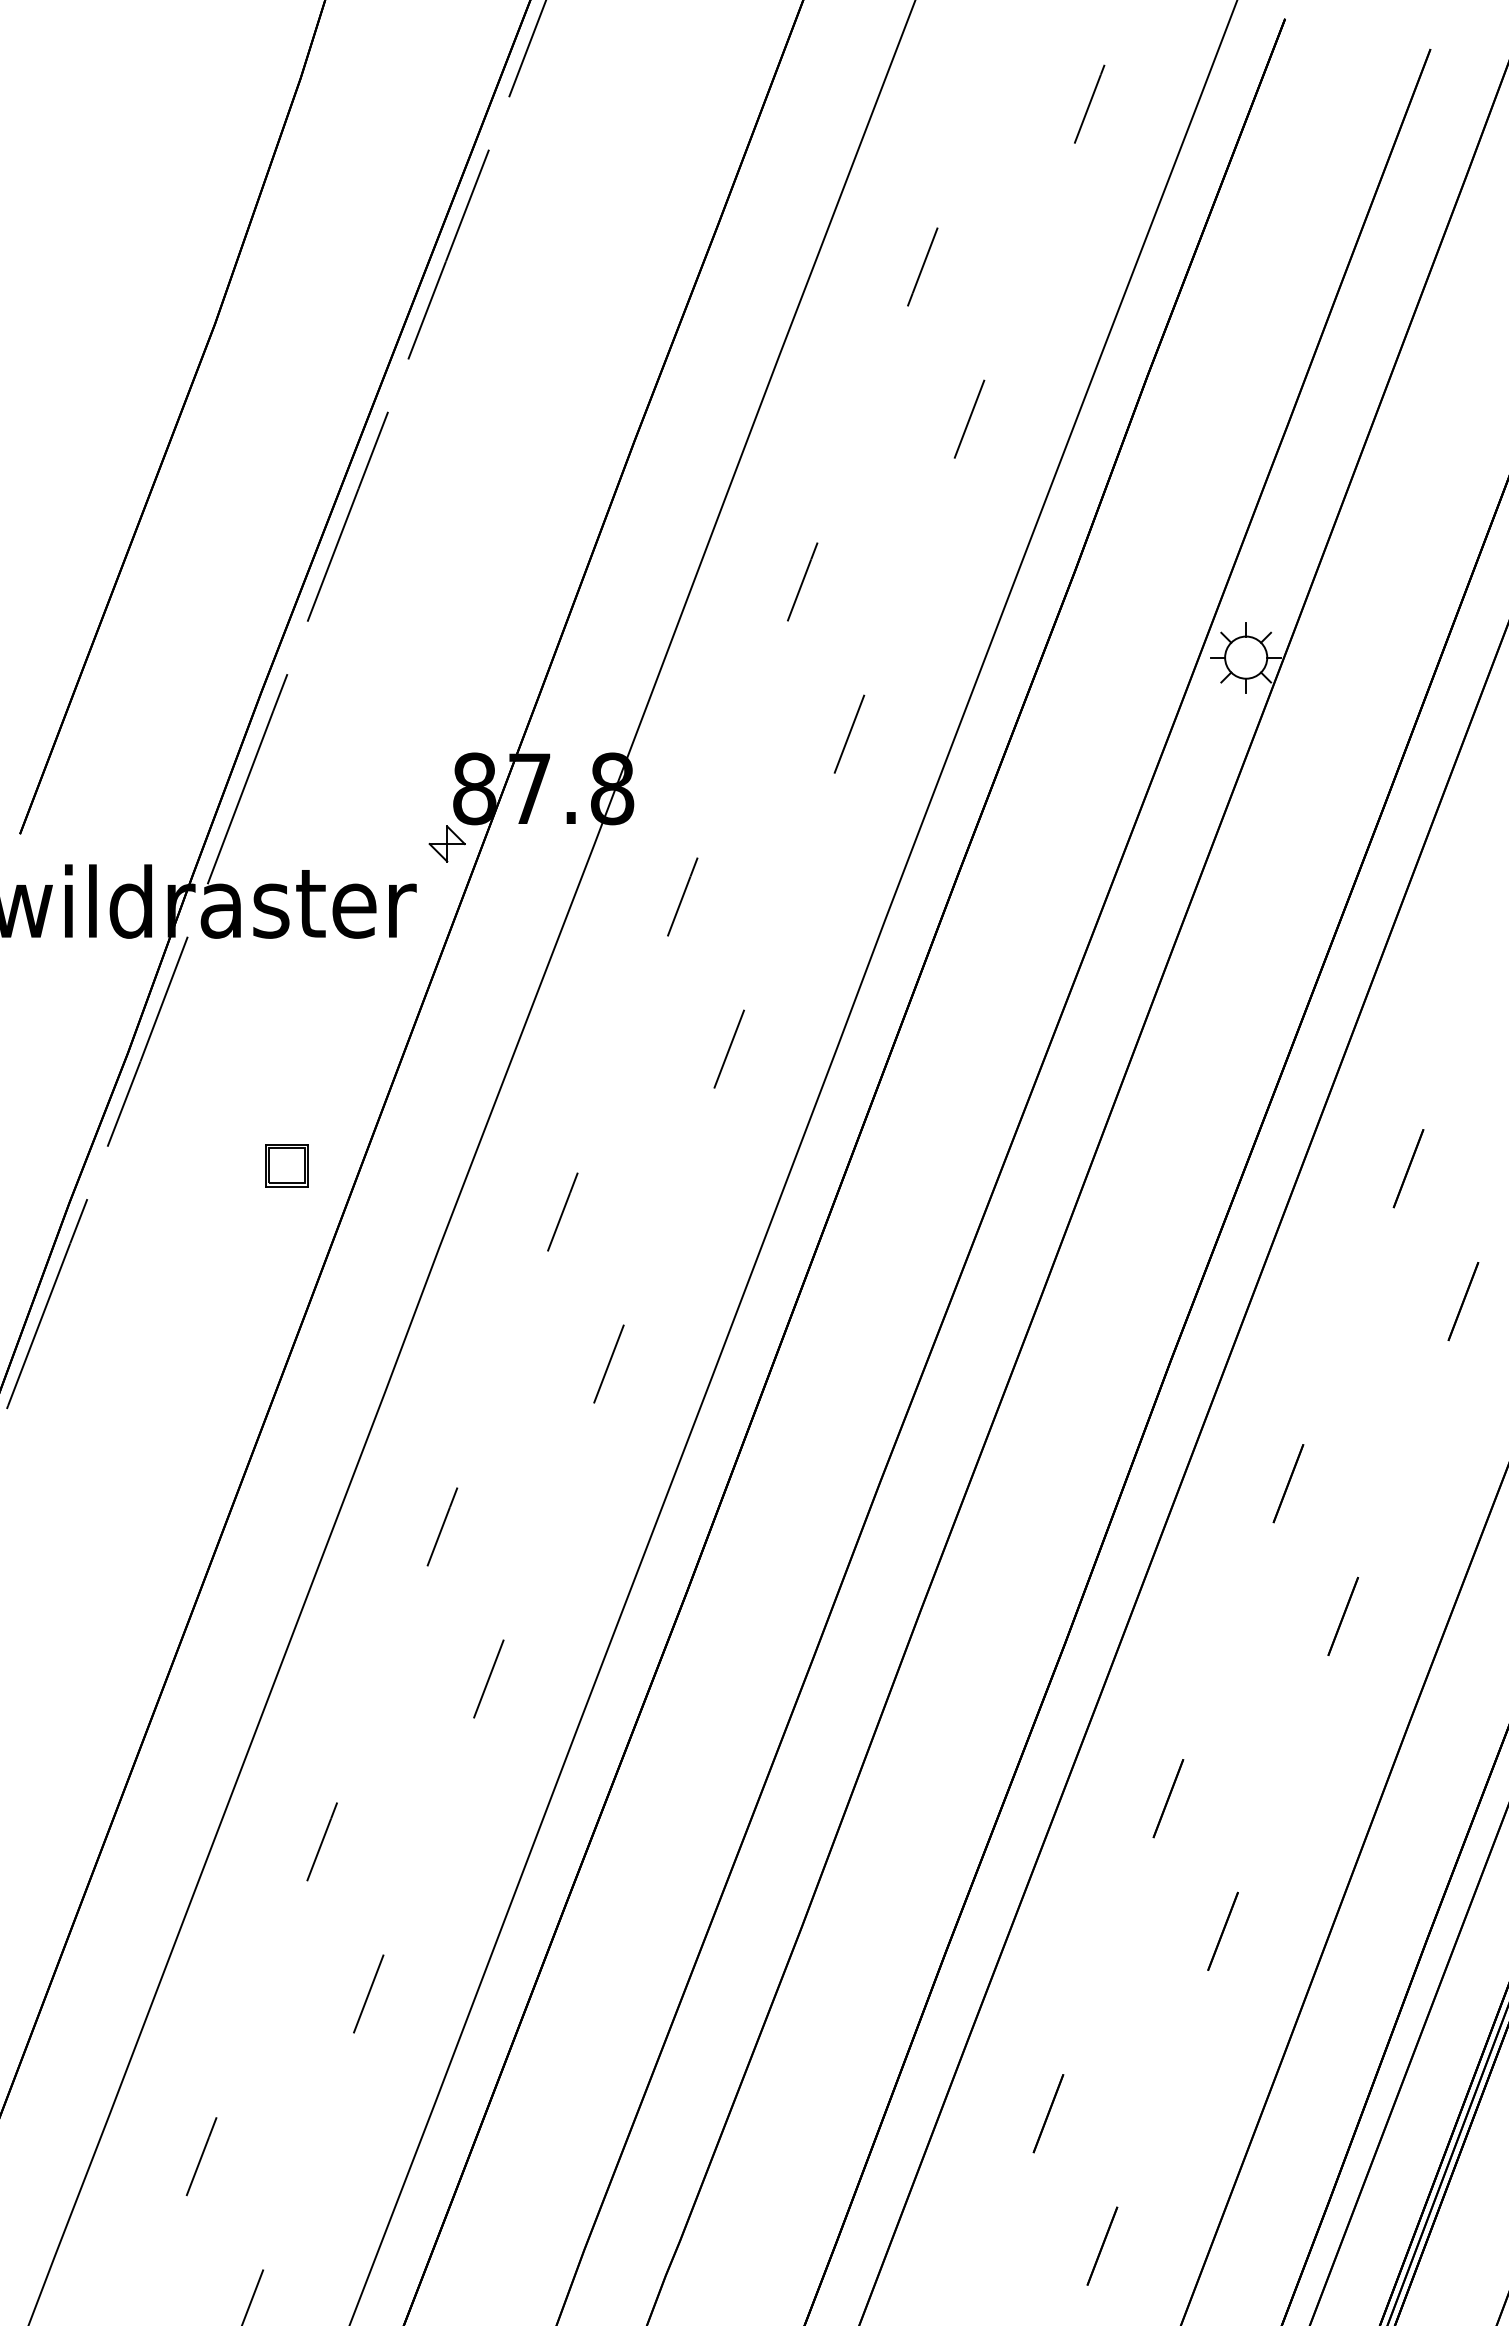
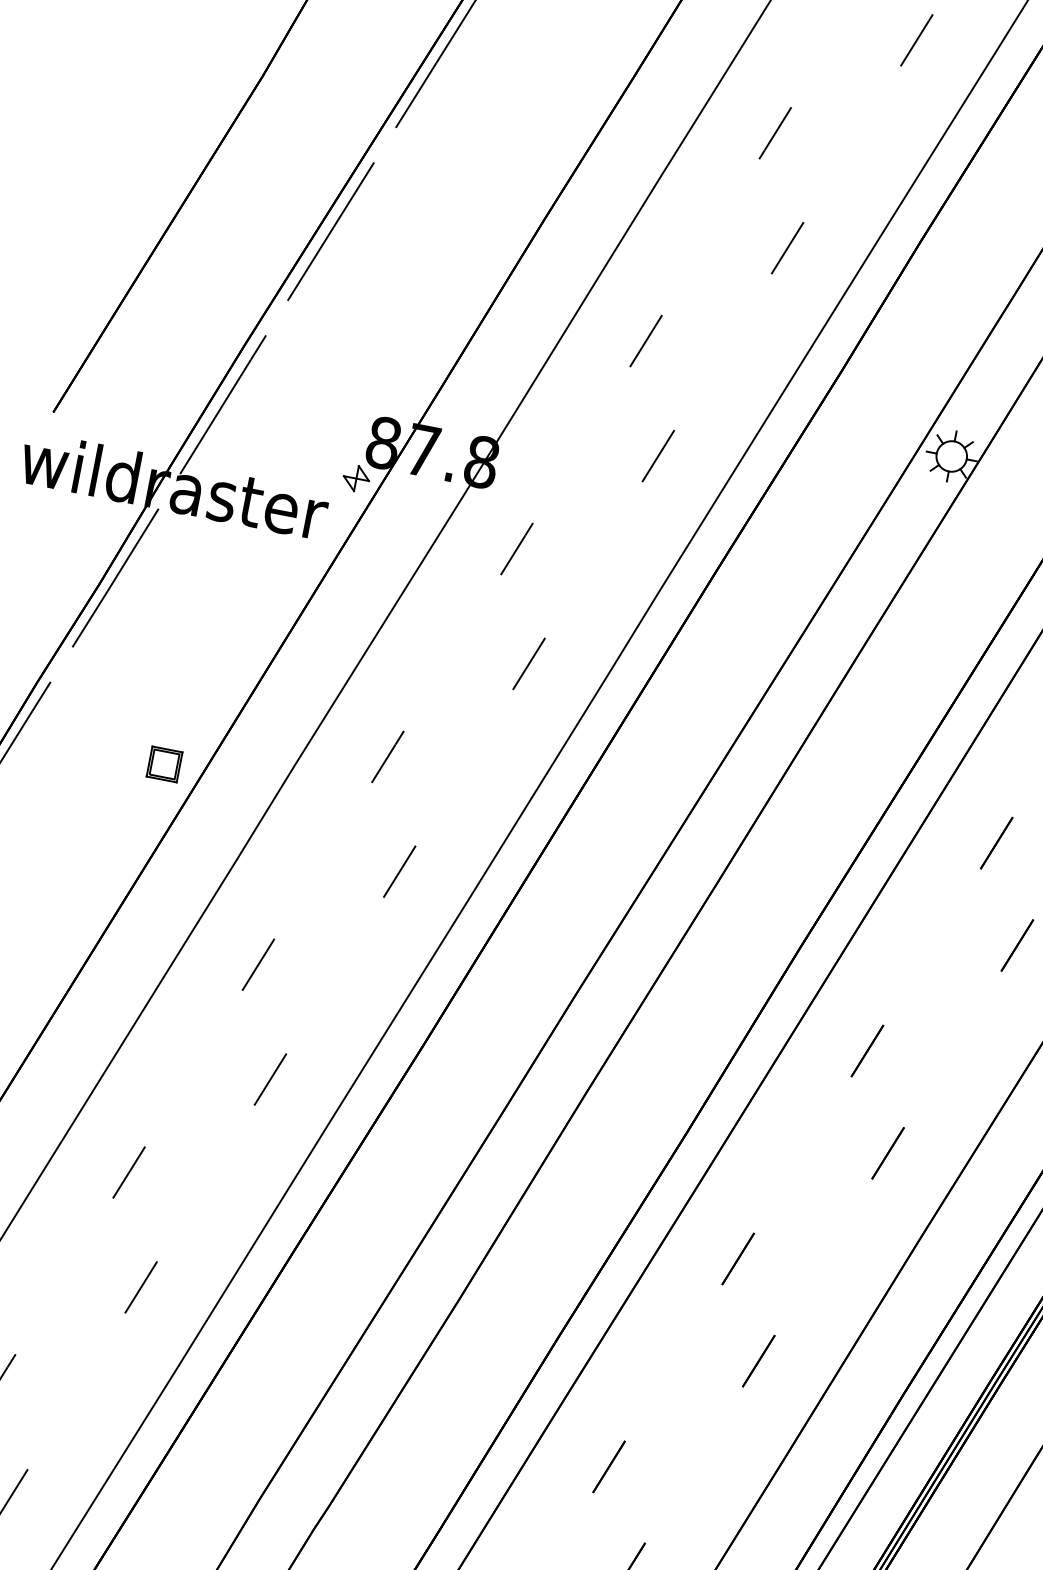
part: (286, 1165) -> (164, 764), moved

